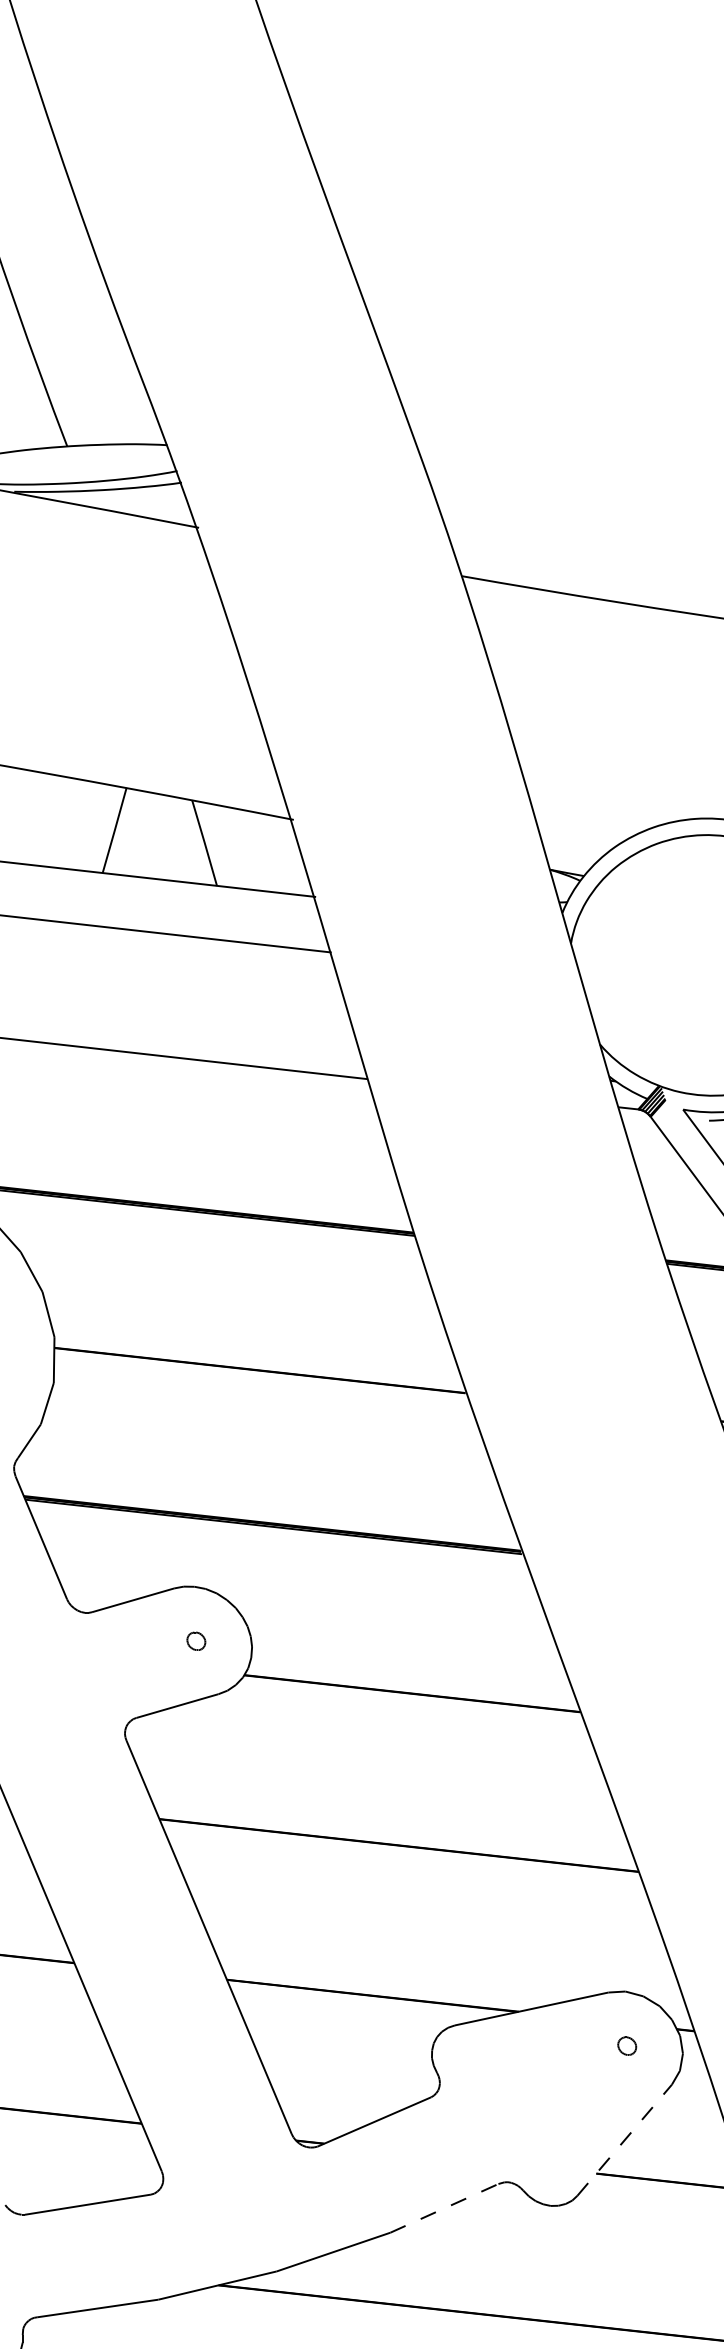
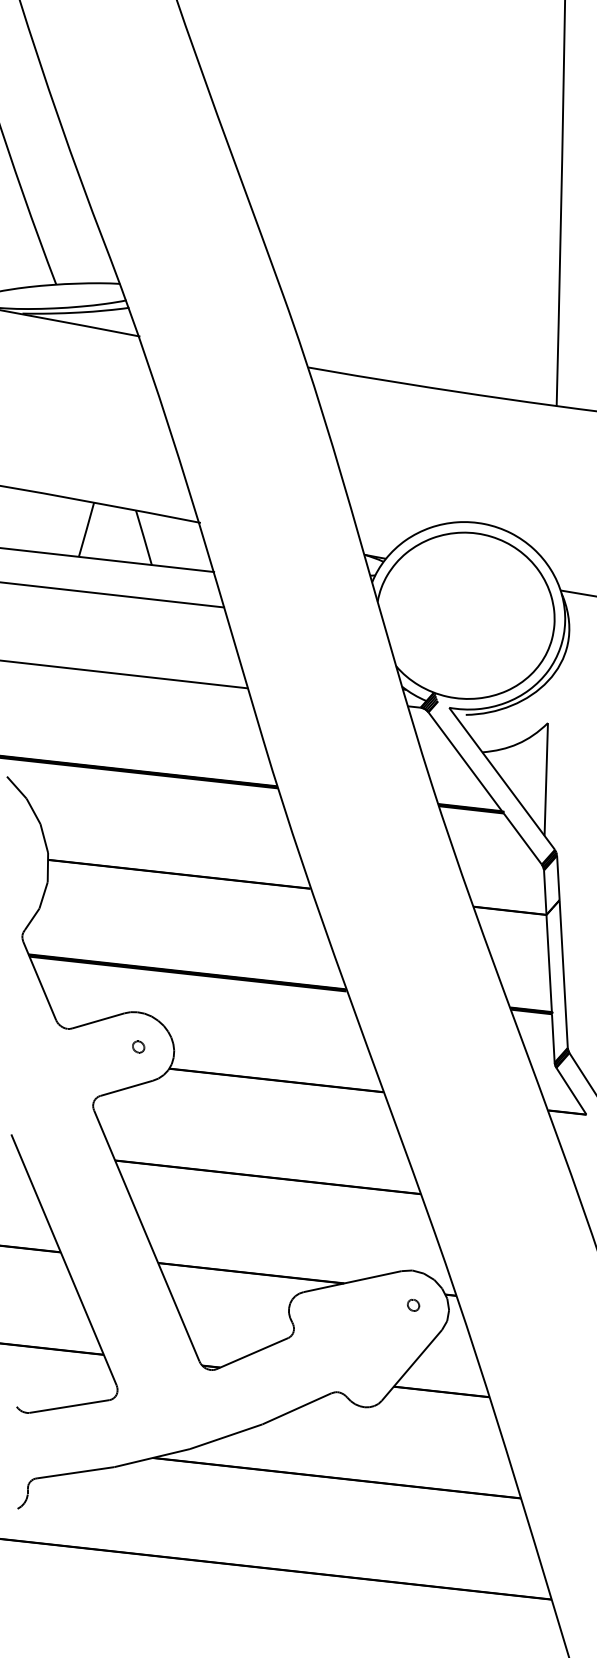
line: (623, 2140) -> (411, 1365), dashed -> solid
line: (443, 2207) -> (296, 1408), dashed -> solid

